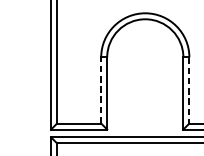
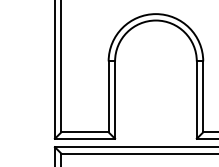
line: (101, 90) -> (108, 96), dashed -> solid
line: (189, 91) -> (203, 97), dashed -> solid

